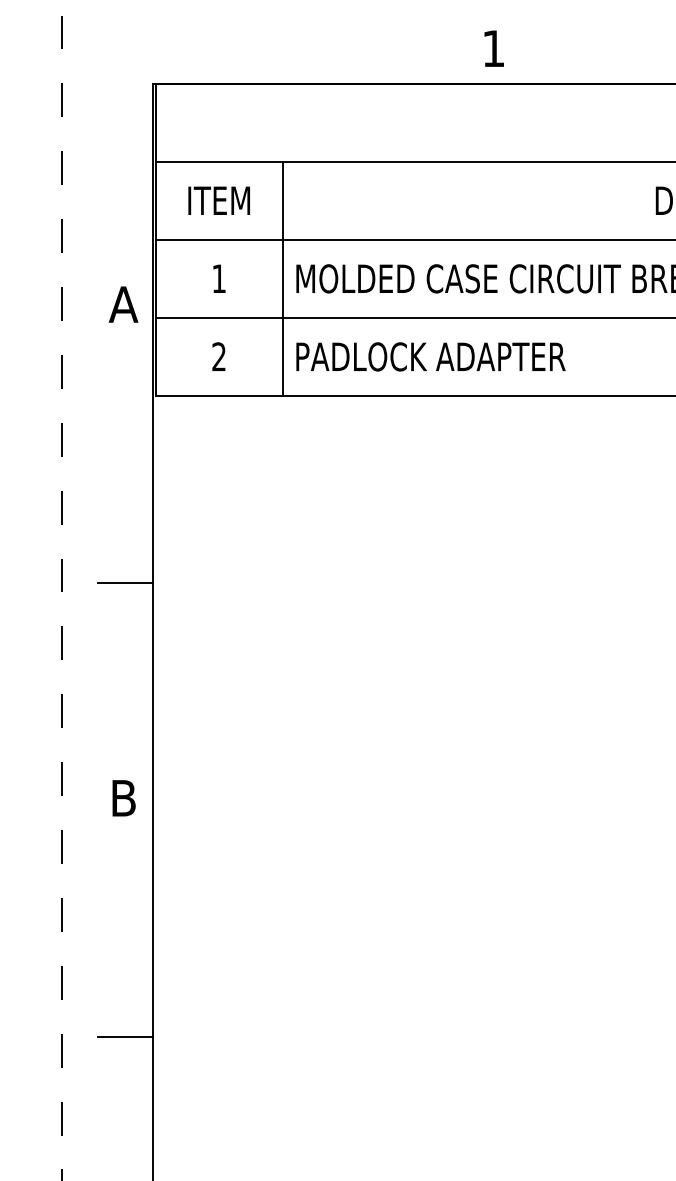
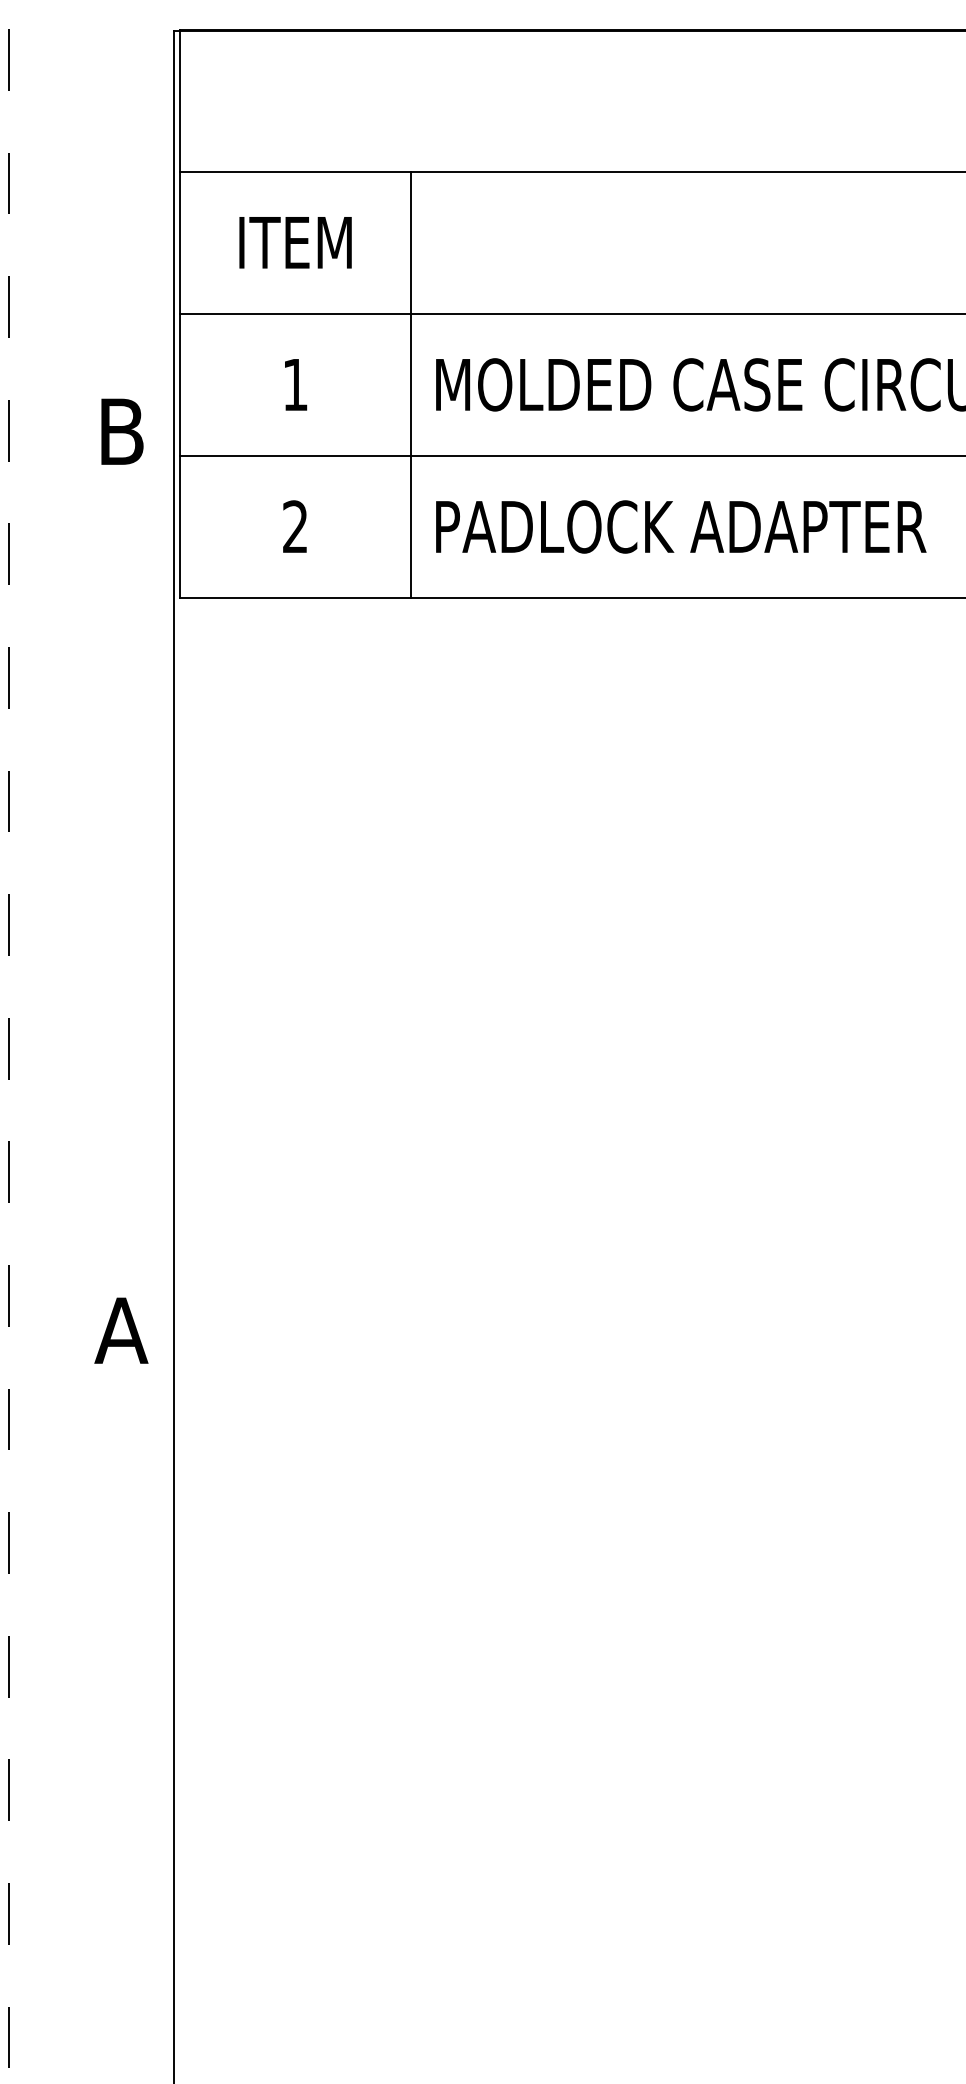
text: (123, 304) -> (121, 431), A -> B
line: (125, 583) -> (124, 939), removed
text: (123, 798) -> (121, 1331), B -> A
line: (125, 1037) -> (124, 1766), removed

